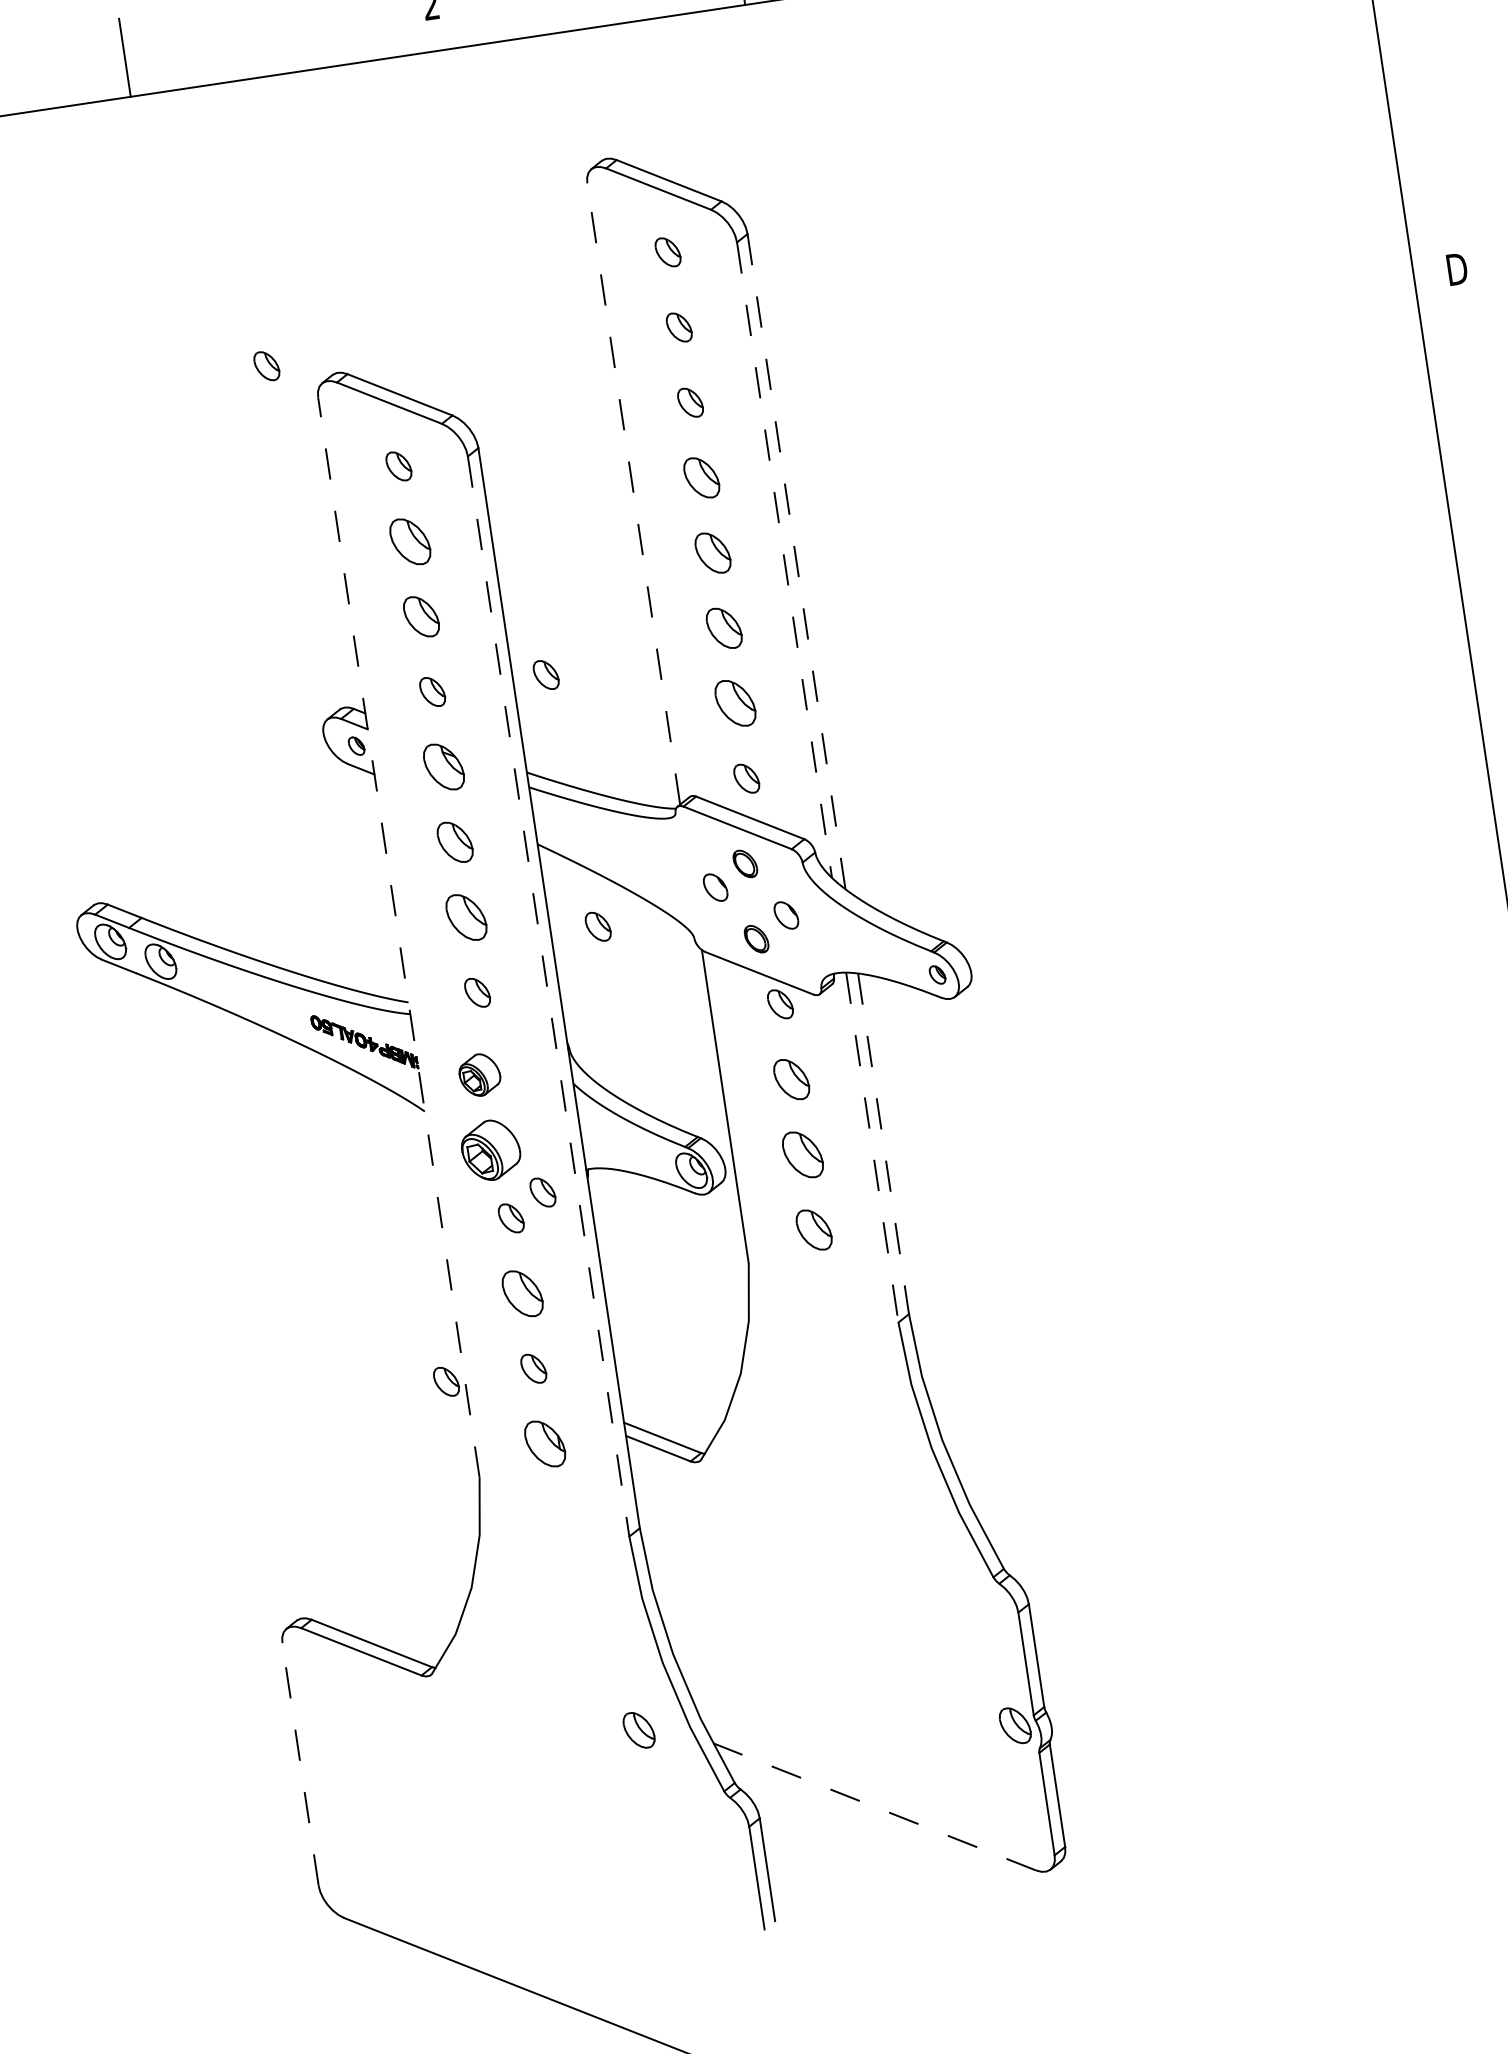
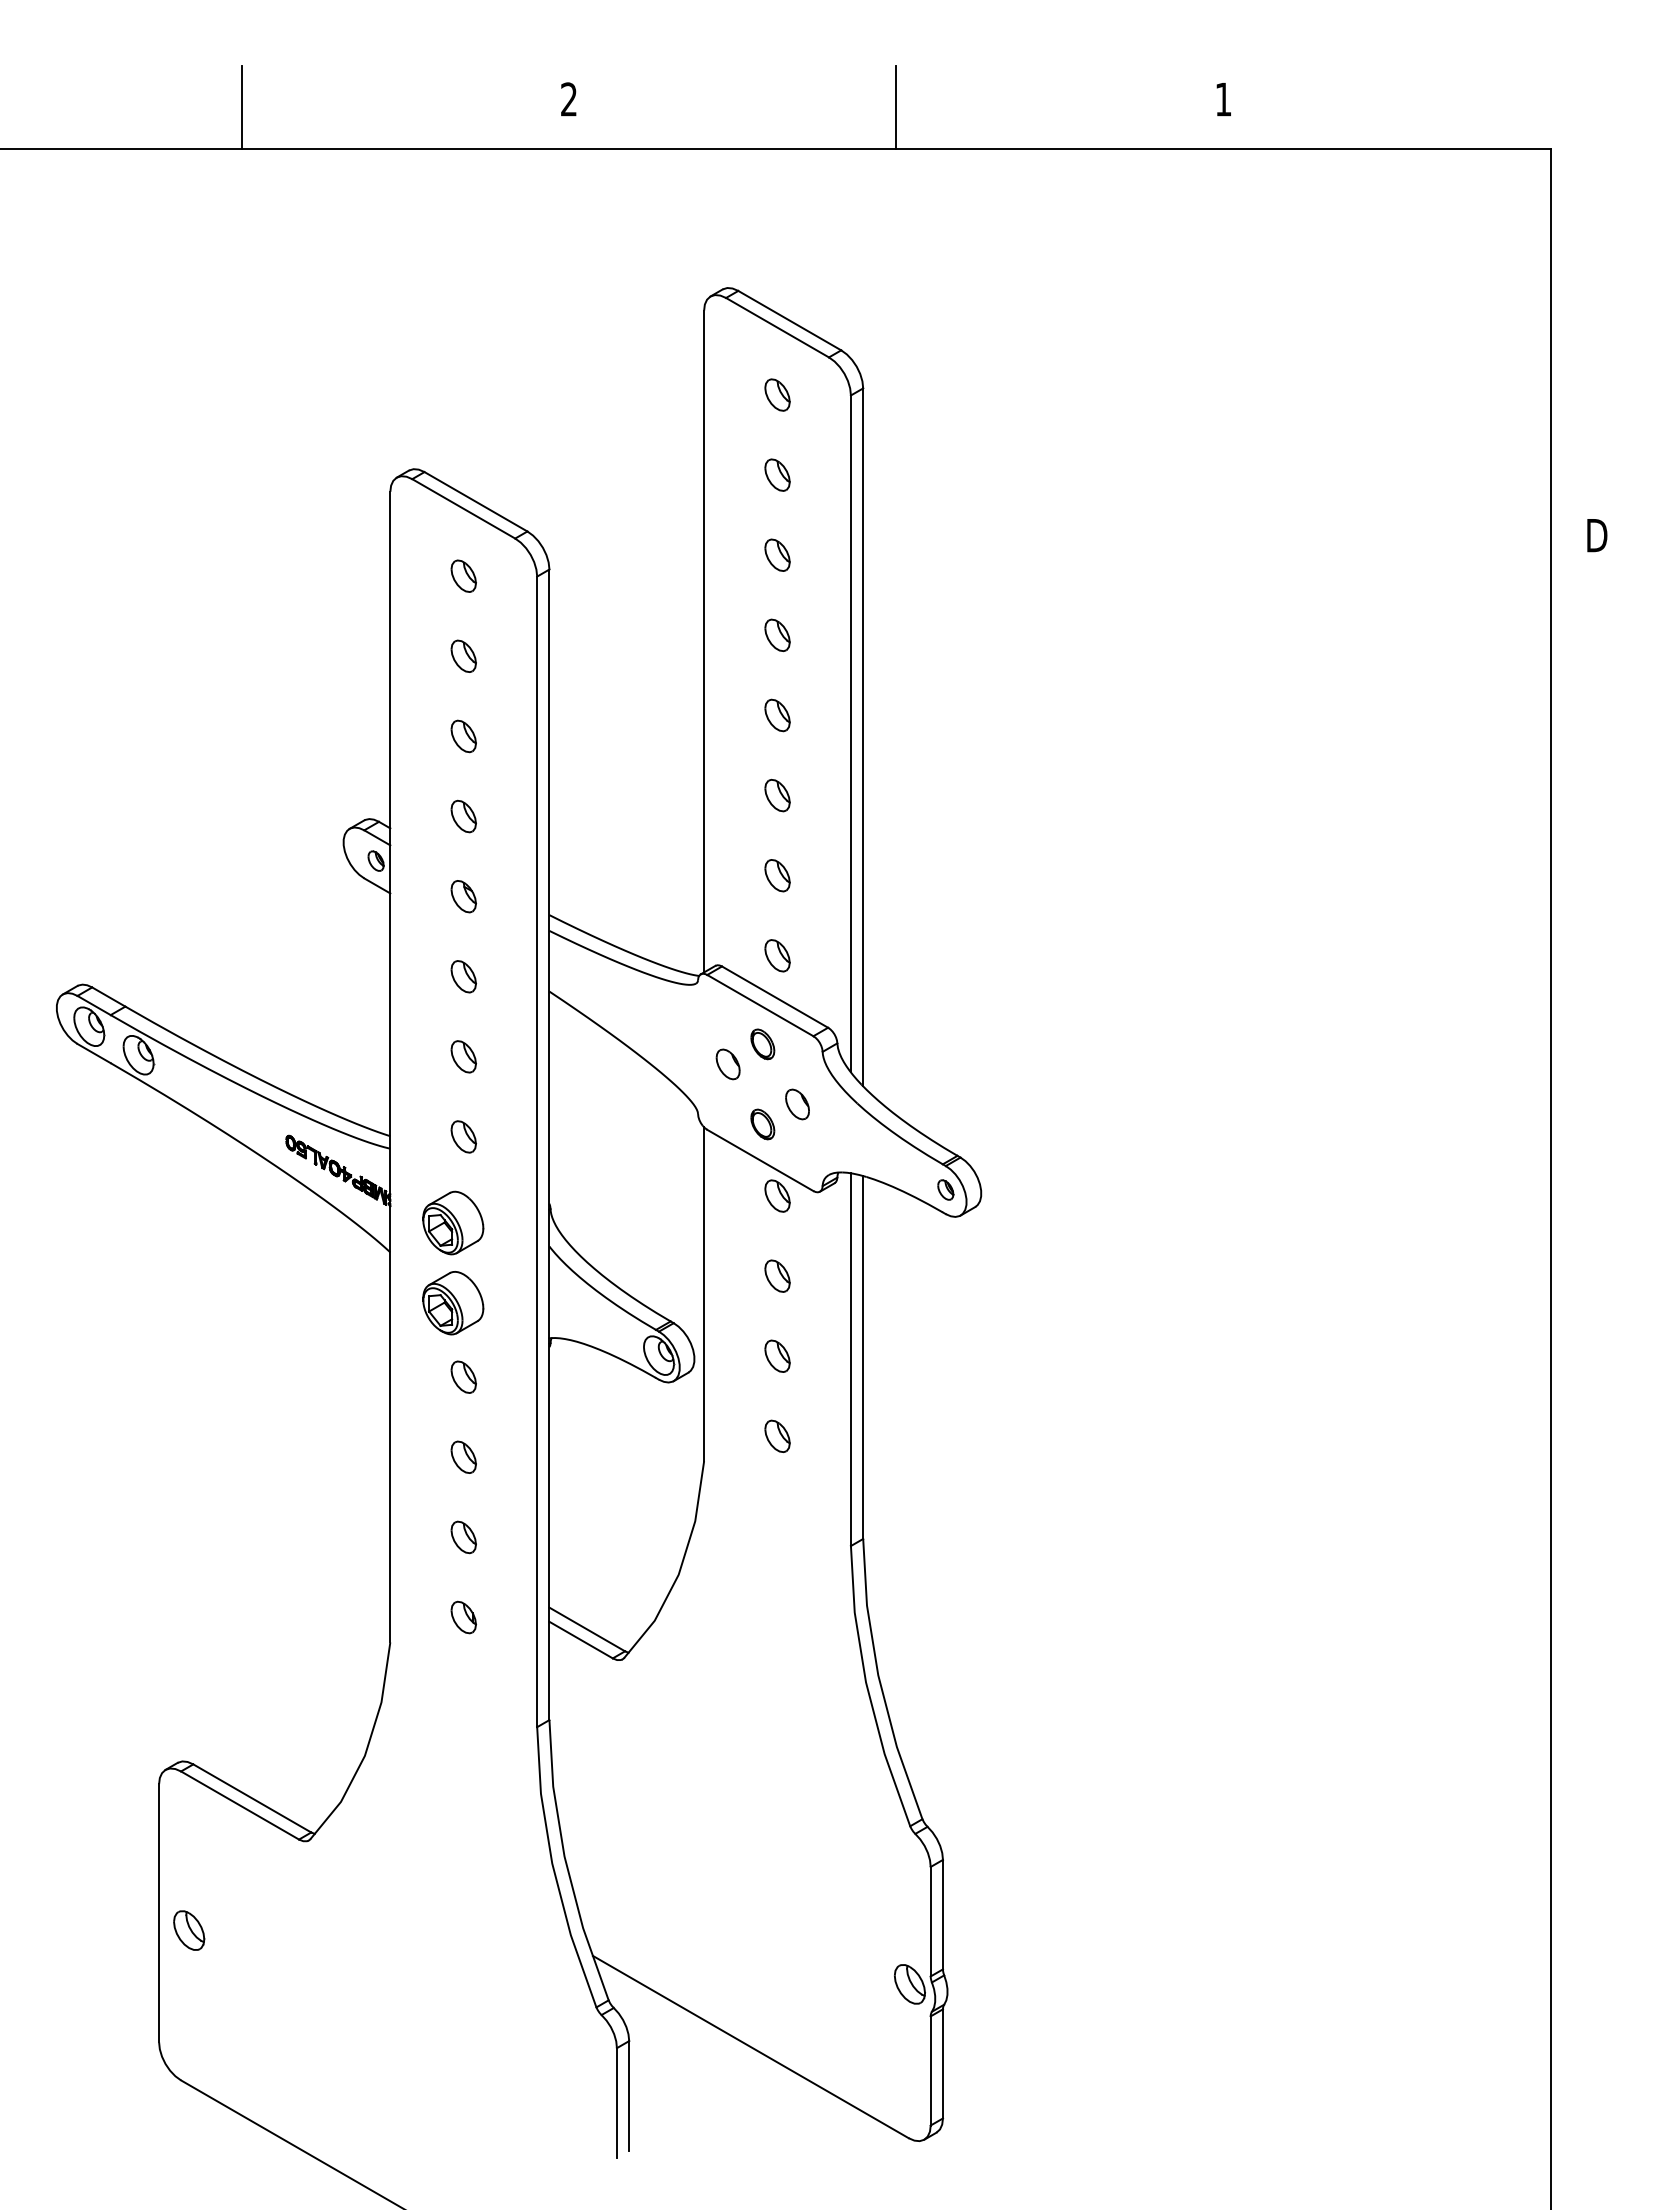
part: (266, 365) -> (341, 450), removed
part: (701, 478) -> (777, 635), size x0.71
line: (634, 493) -> (704, 641), dashed -> solid
part: (409, 540) -> (463, 655), size x0.62
part: (713, 553) -> (777, 715), size x0.71
line: (784, 560) -> (850, 734), dashed -> solid
line: (796, 561) -> (863, 737), dashed -> solid
part: (421, 616) -> (463, 736), size x0.71
part: (724, 628) -> (777, 795), size x0.71
part: (545, 675) -> (584, 816), removed
part: (735, 703) -> (777, 875), size x0.62
part: (443, 767) -> (463, 896), size x0.62
part: (454, 842) -> (463, 976), size x0.71
part: (466, 917) -> (463, 1056), size x0.62
part: (597, 926) -> (599, 1086), removed
line: (398, 936) -> (390, 1066), dashed -> solid
line: (549, 997) -> (537, 1152), dashed -> solid
part: (479, 1074) -> (453, 1222), size x1.43
part: (791, 1078) -> (777, 1275), size x0.71
line: (883, 1144) -> (863, 1358), dashed -> solid
line: (872, 1148) -> (850, 1360), dashed -> solid
part: (802, 1153) -> (777, 1355), size x0.62
part: (542, 1191) -> (500, 1354), removed
part: (814, 1229) -> (777, 1435), size x0.71
part: (522, 1292) -> (463, 1456), size x0.62
part: (446, 1381) -> (370, 1537), removed
part: (544, 1443) -> (463, 1617), size x0.62
part: (639, 1730) -> (189, 1930), moved
line: (300, 1763) -> (159, 1912), dashed -> solid
line: (874, 1806) -> (750, 2046), dashed -> solid

